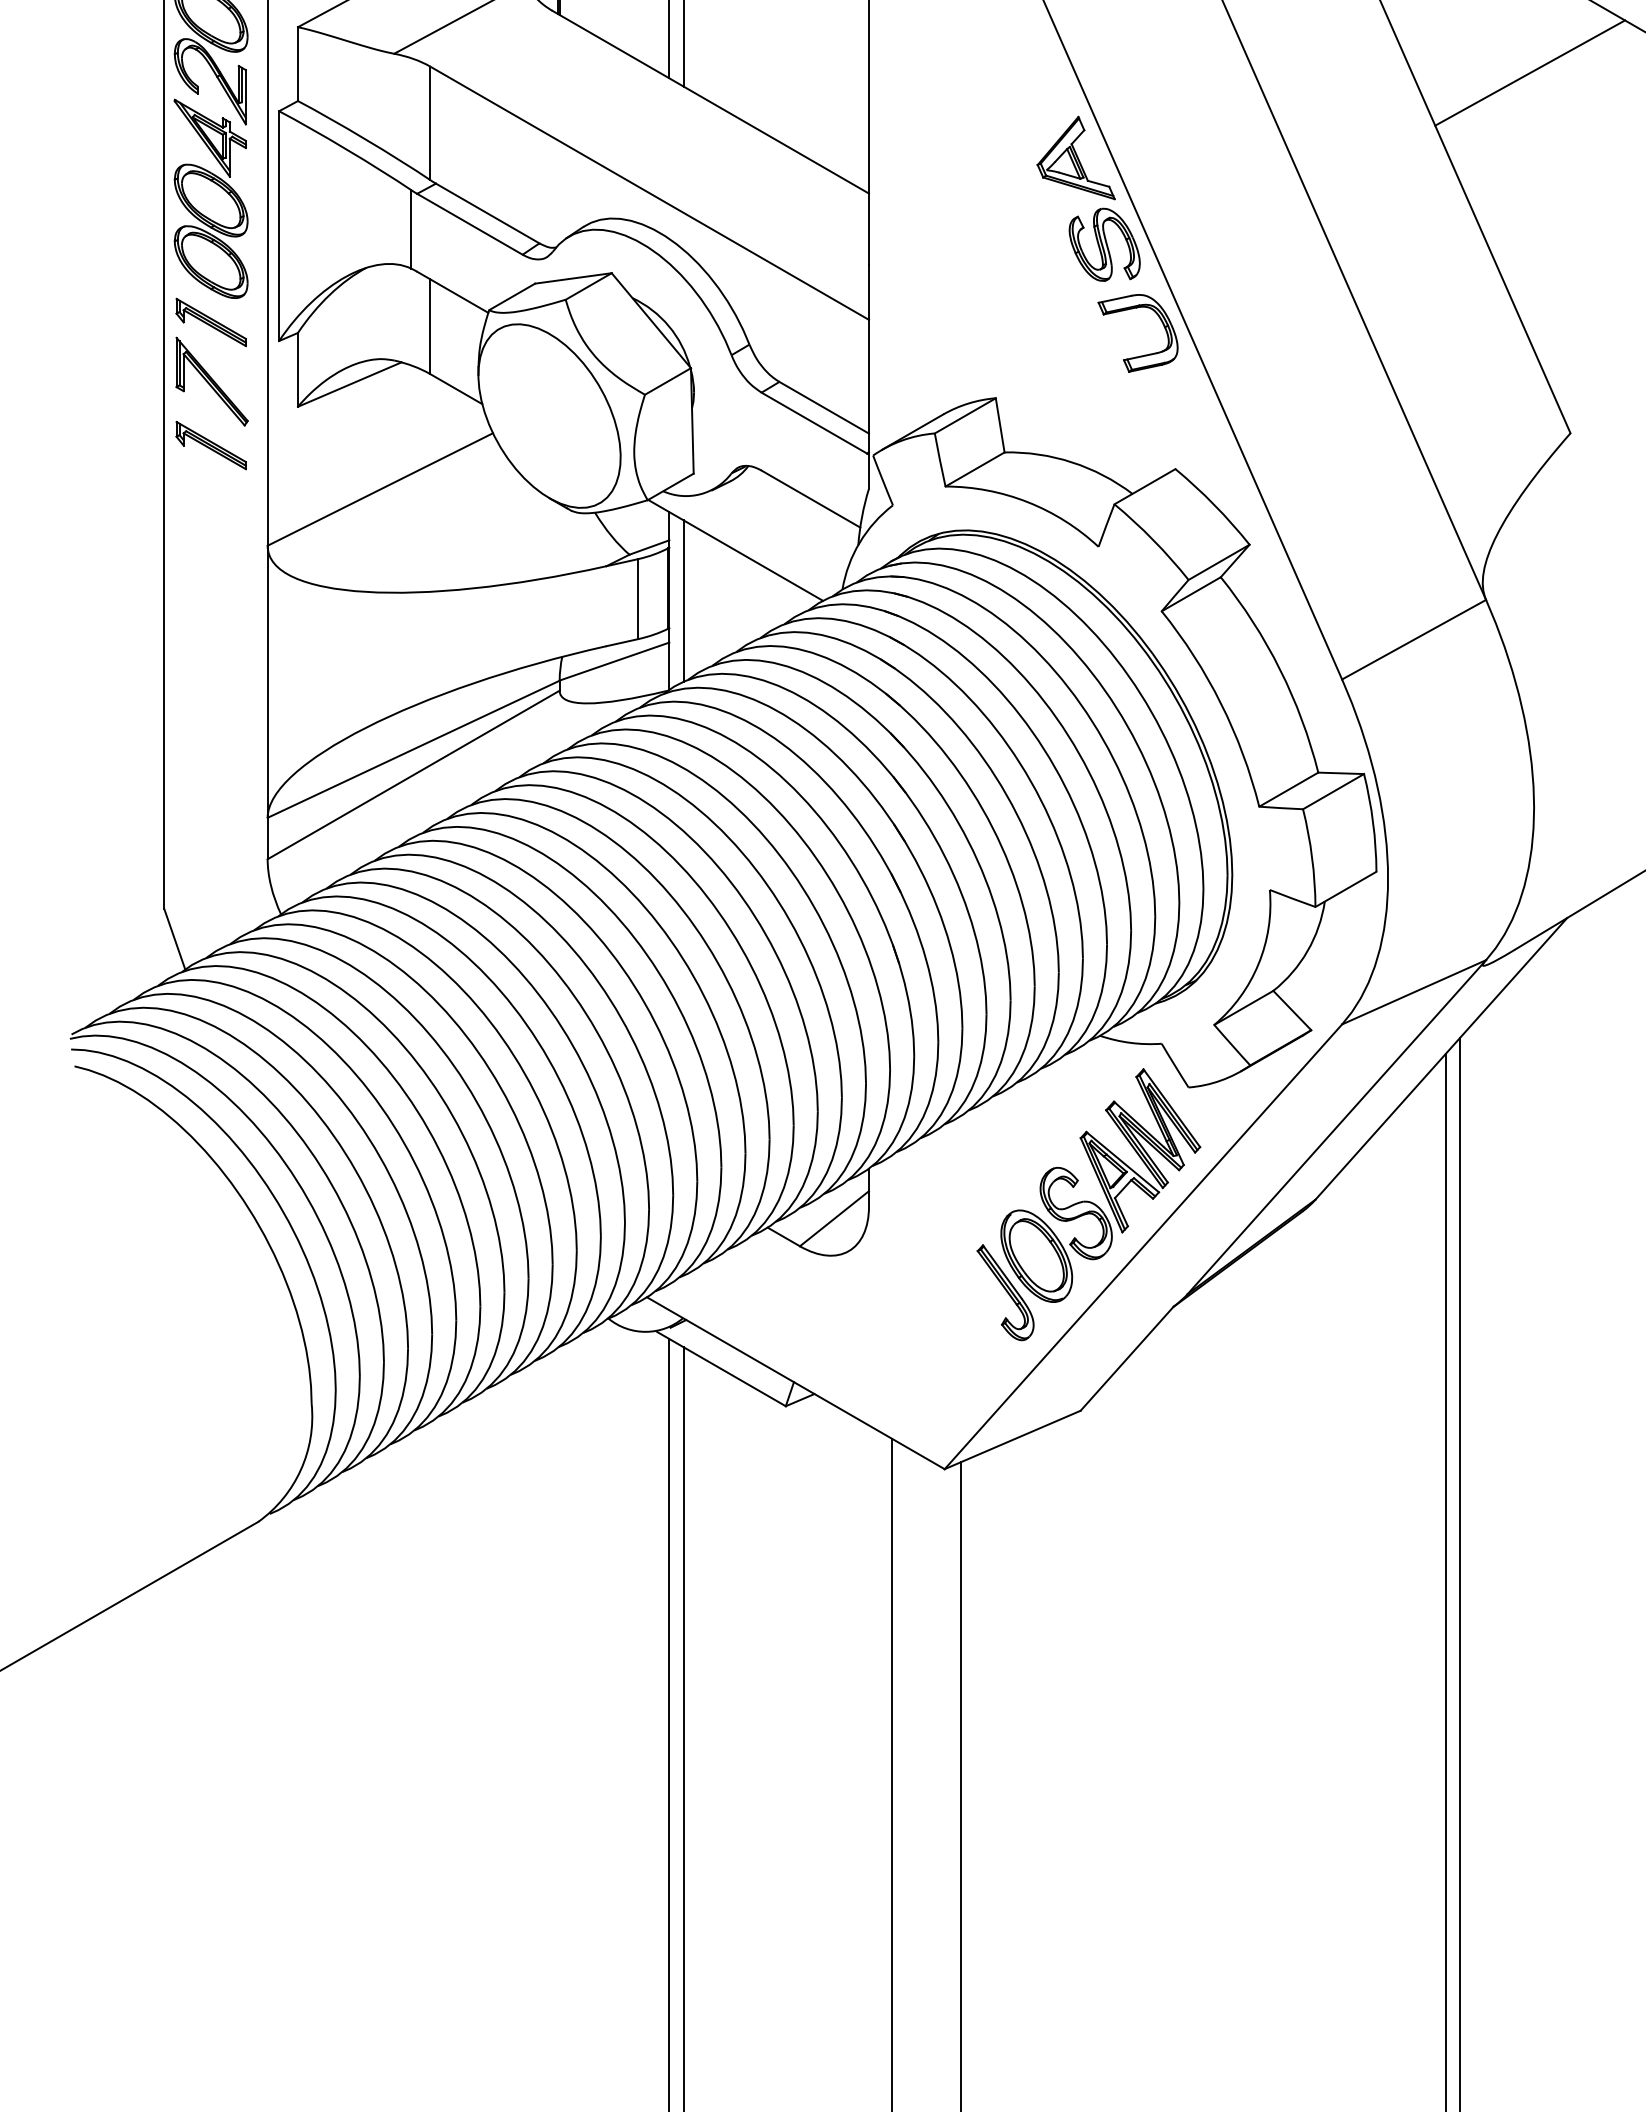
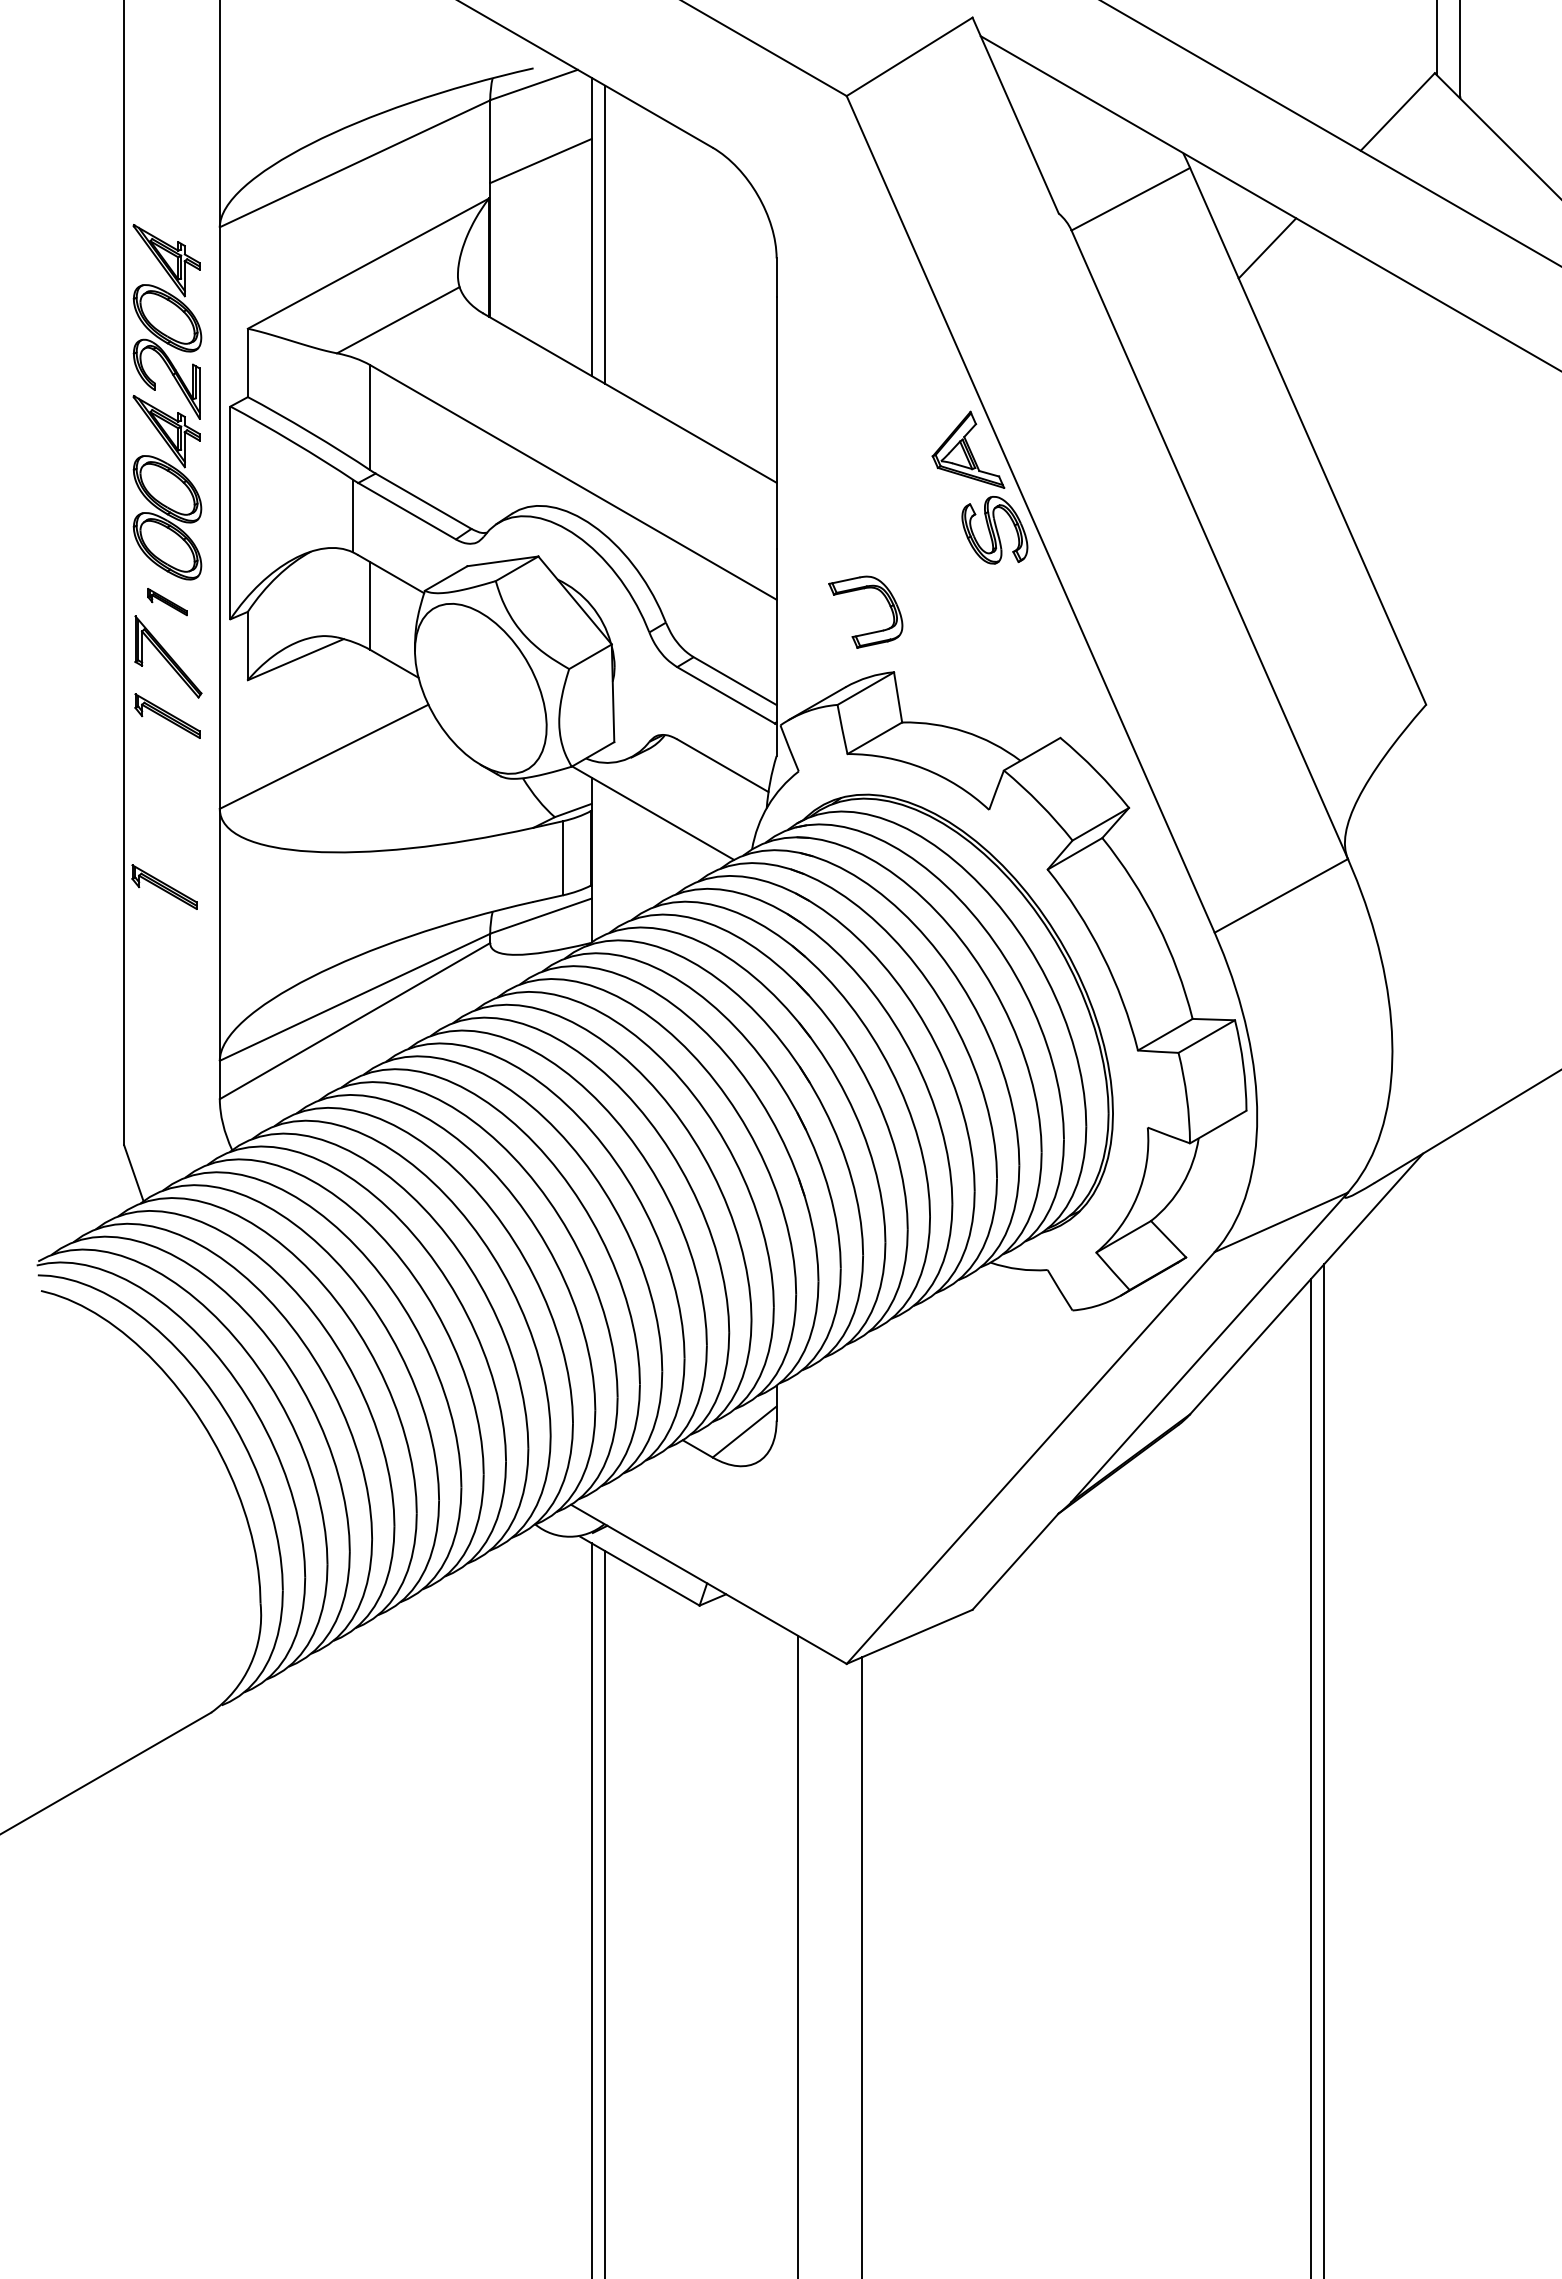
line: (1529, 72) -> (1388, 370), removed
part: (211, 321) -> (167, 601), size x0.6
part: (1141, 355) -> (868, 632), moved
line: (684, 600) -> (605, 859), removed
part: (207, 629) -> (164, 886), added
part: (1089, 1204) -> (980, 1418), removed

